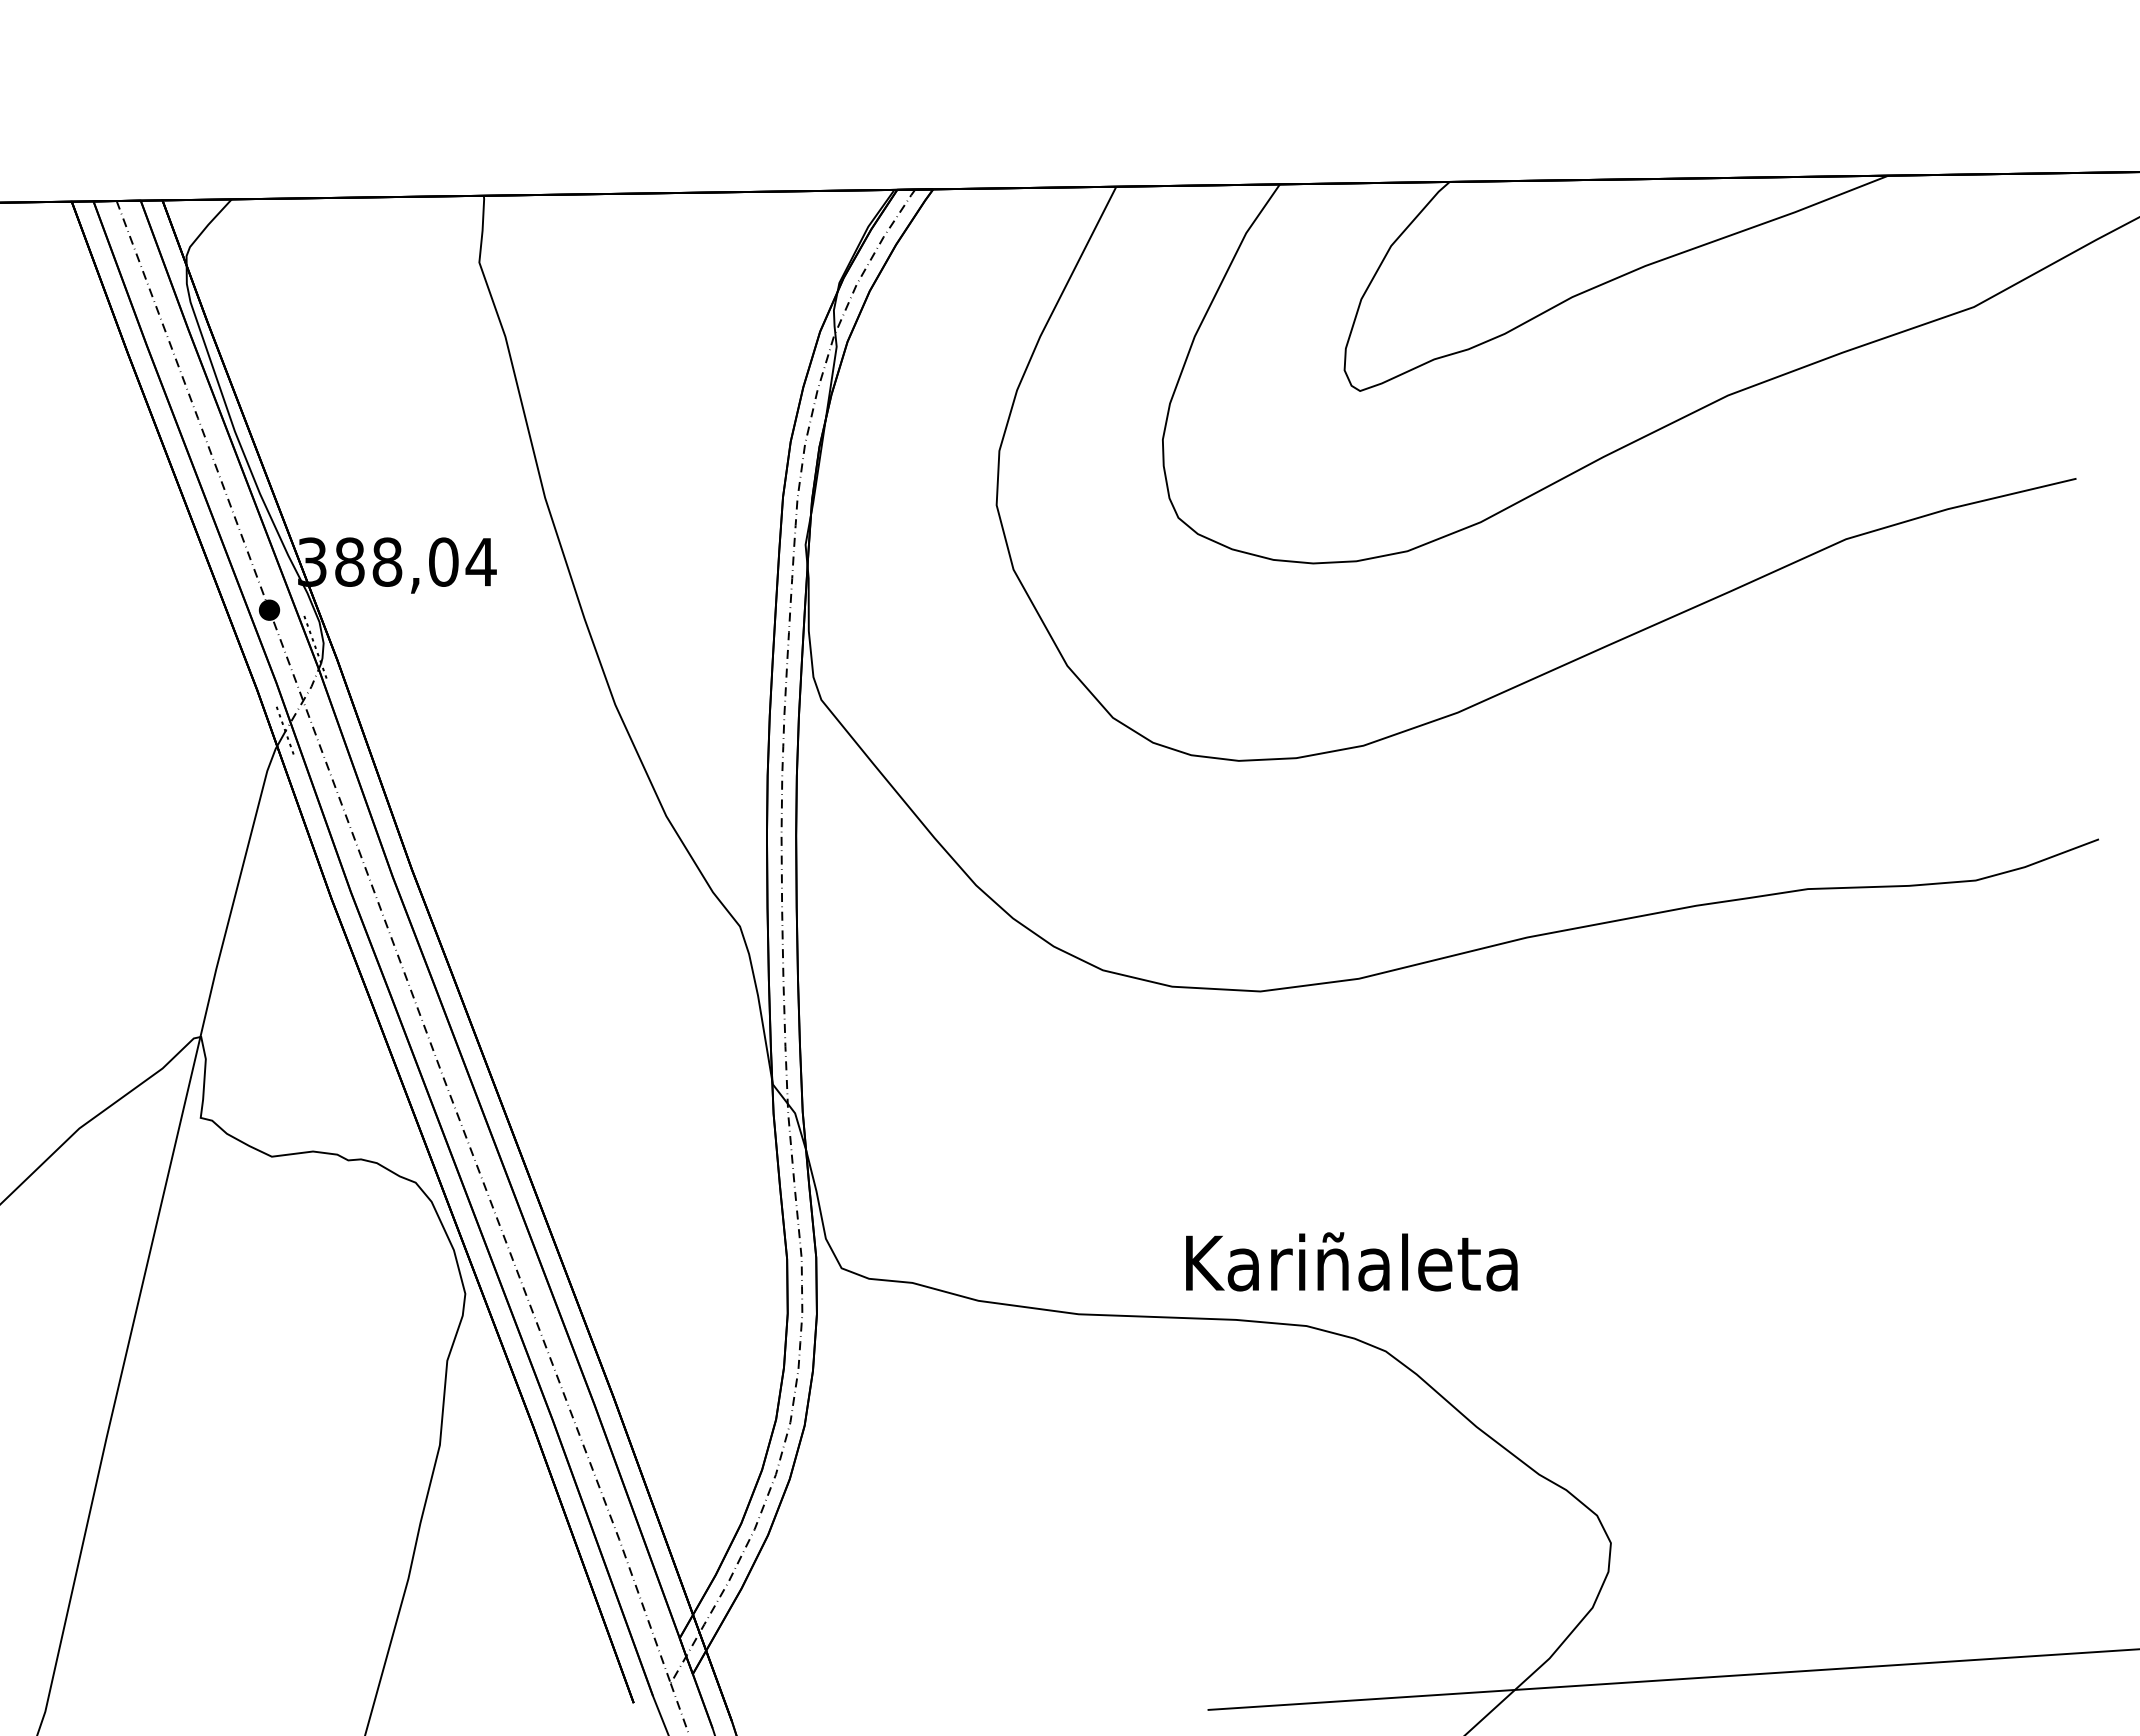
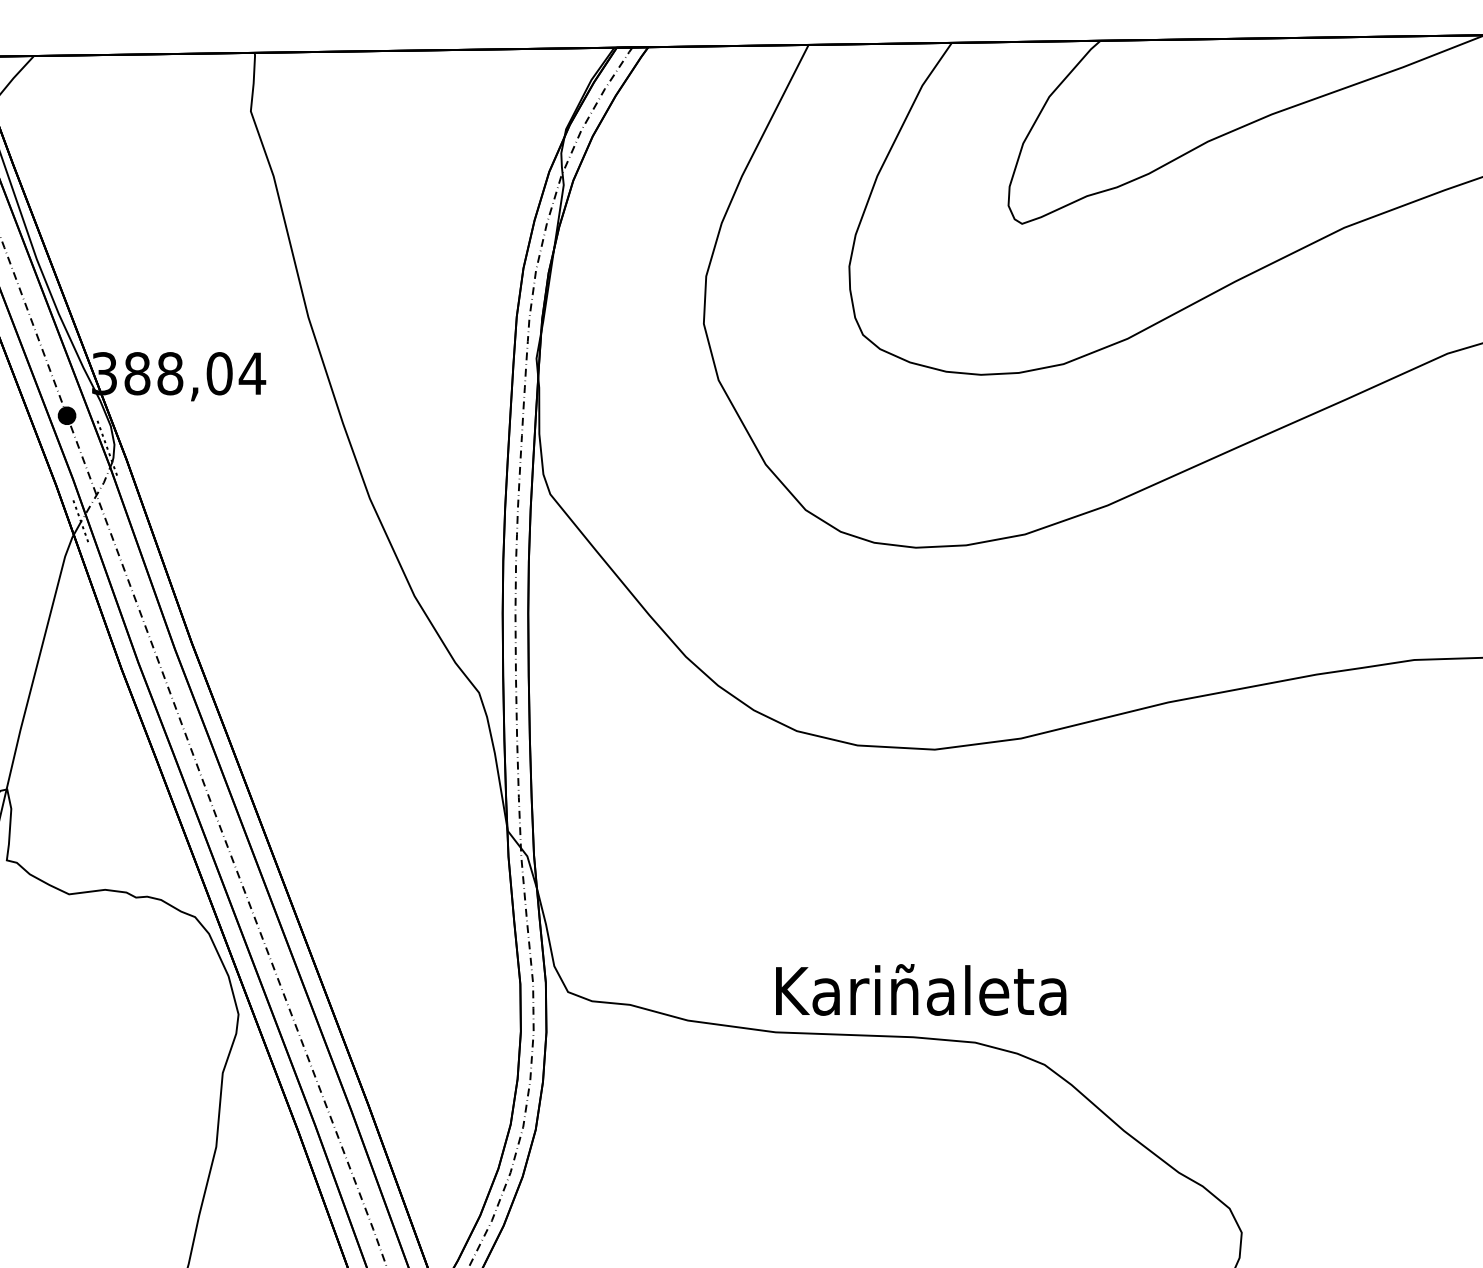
text: (1351, 1261) -> (920, 989), moved

